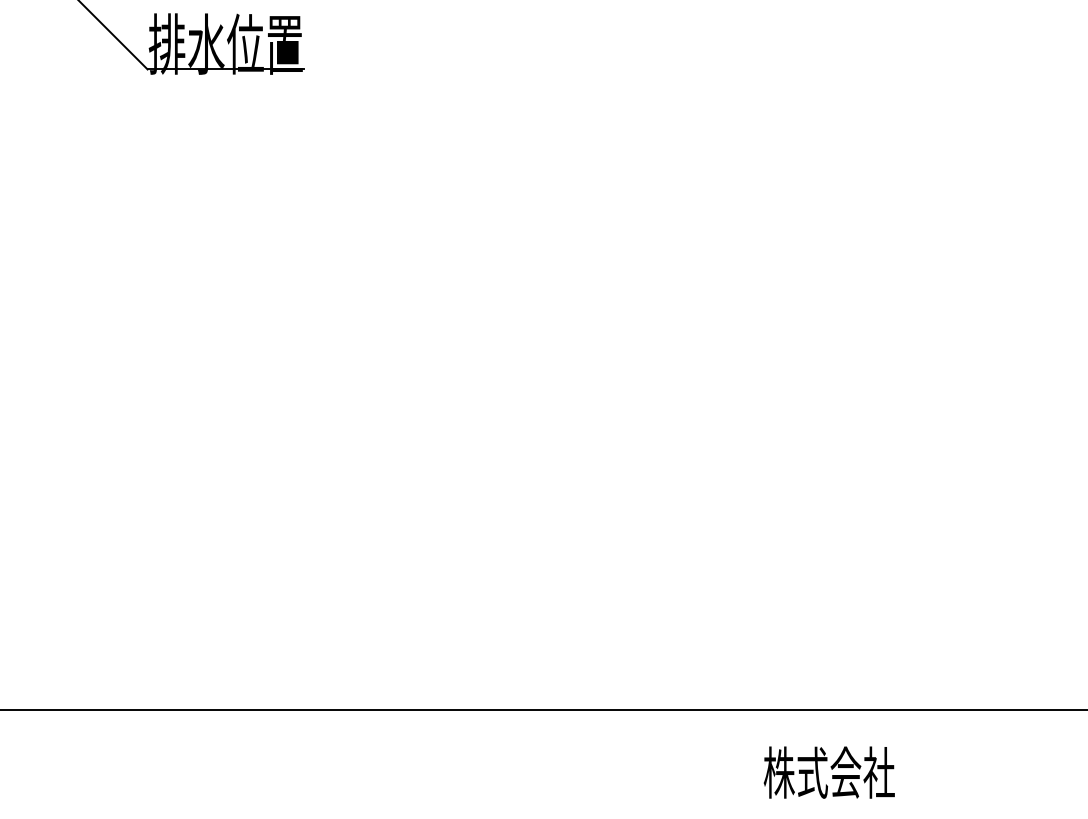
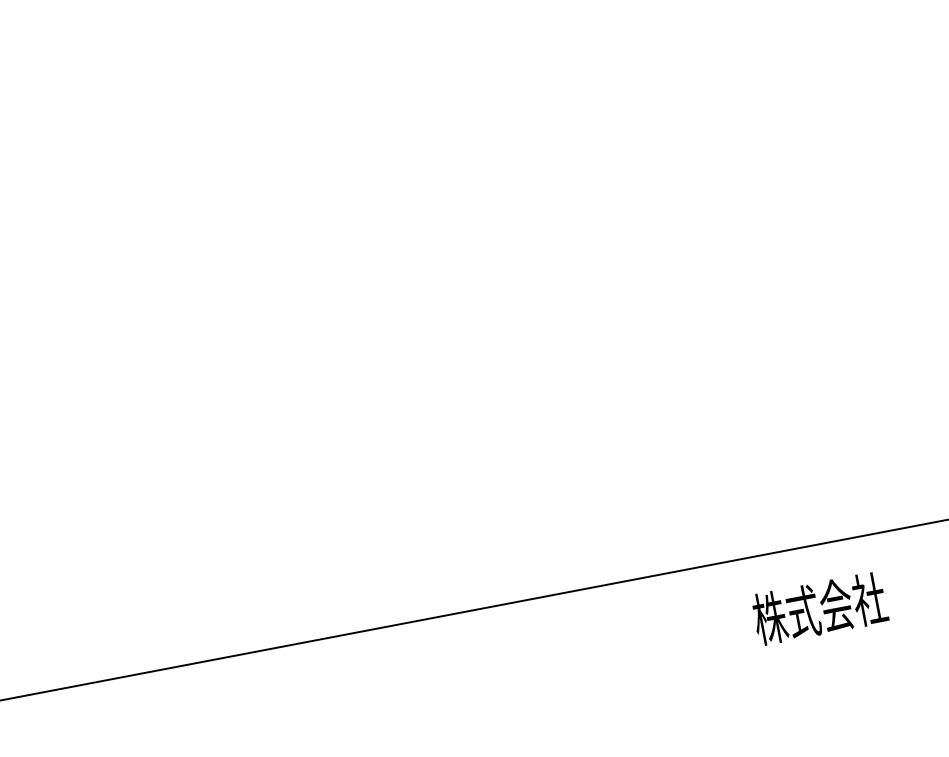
text: (828, 772) -> (819, 608), moved

